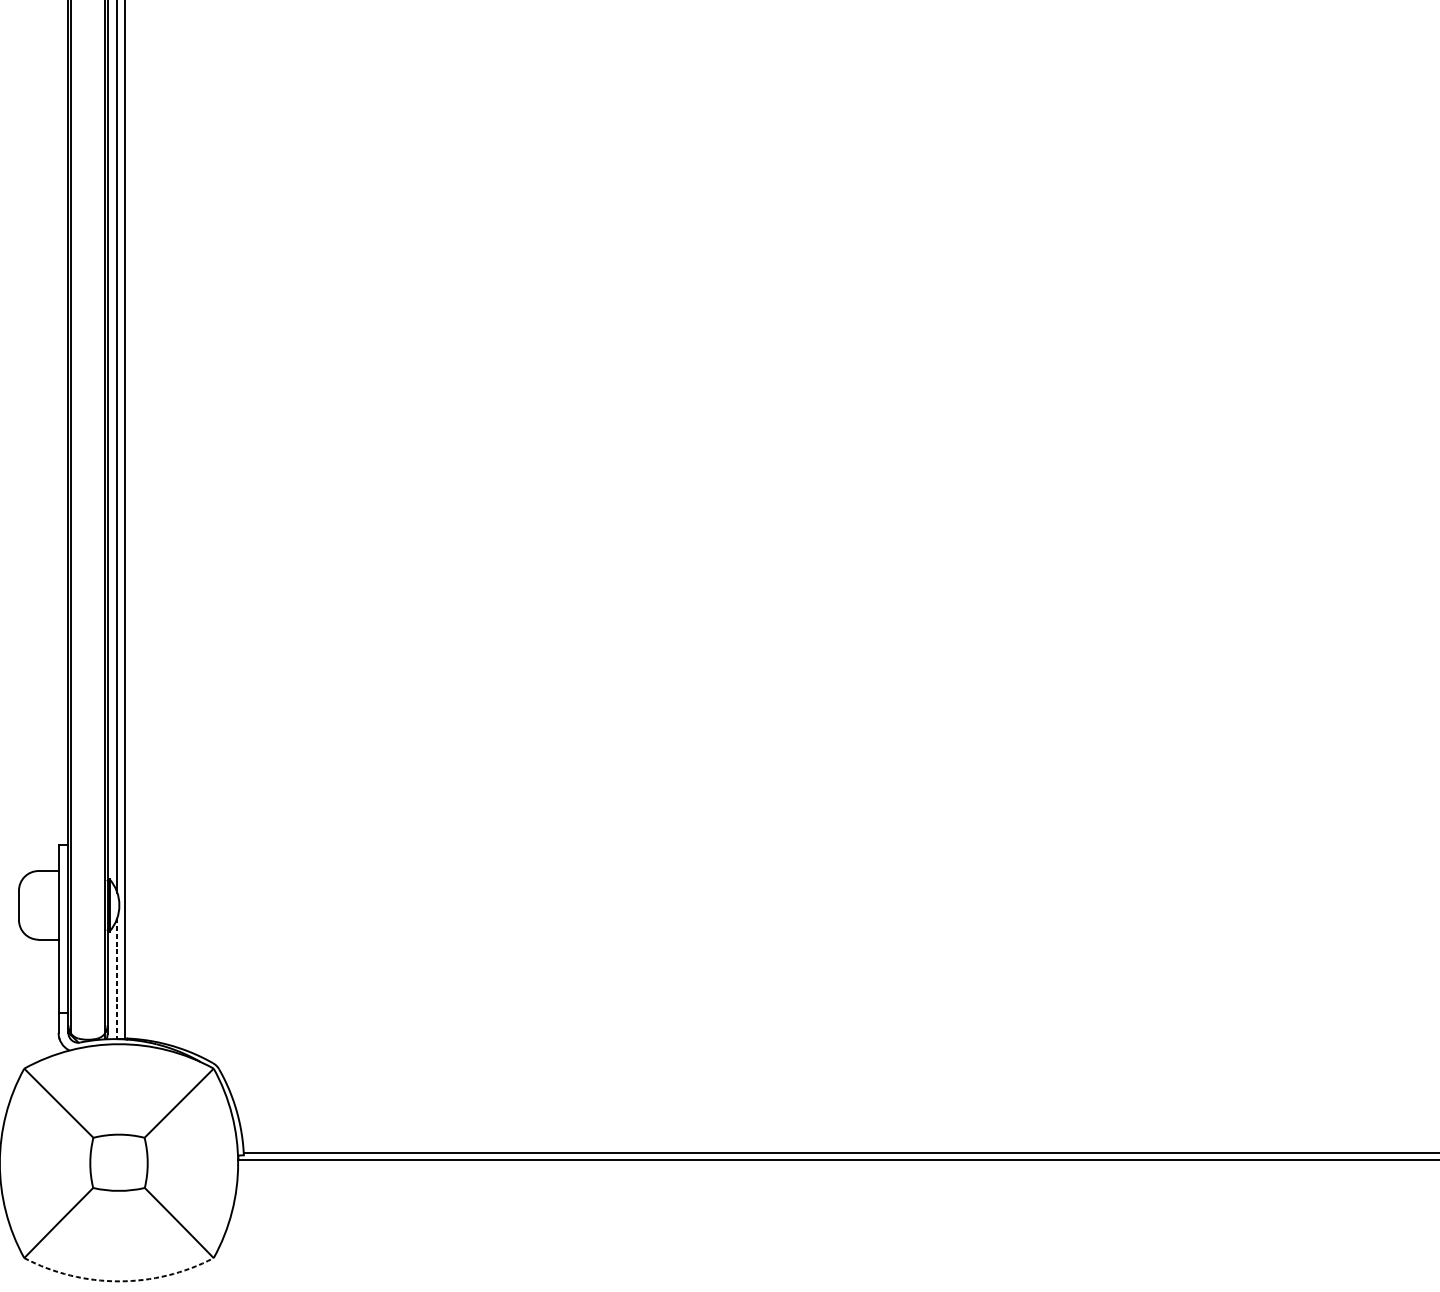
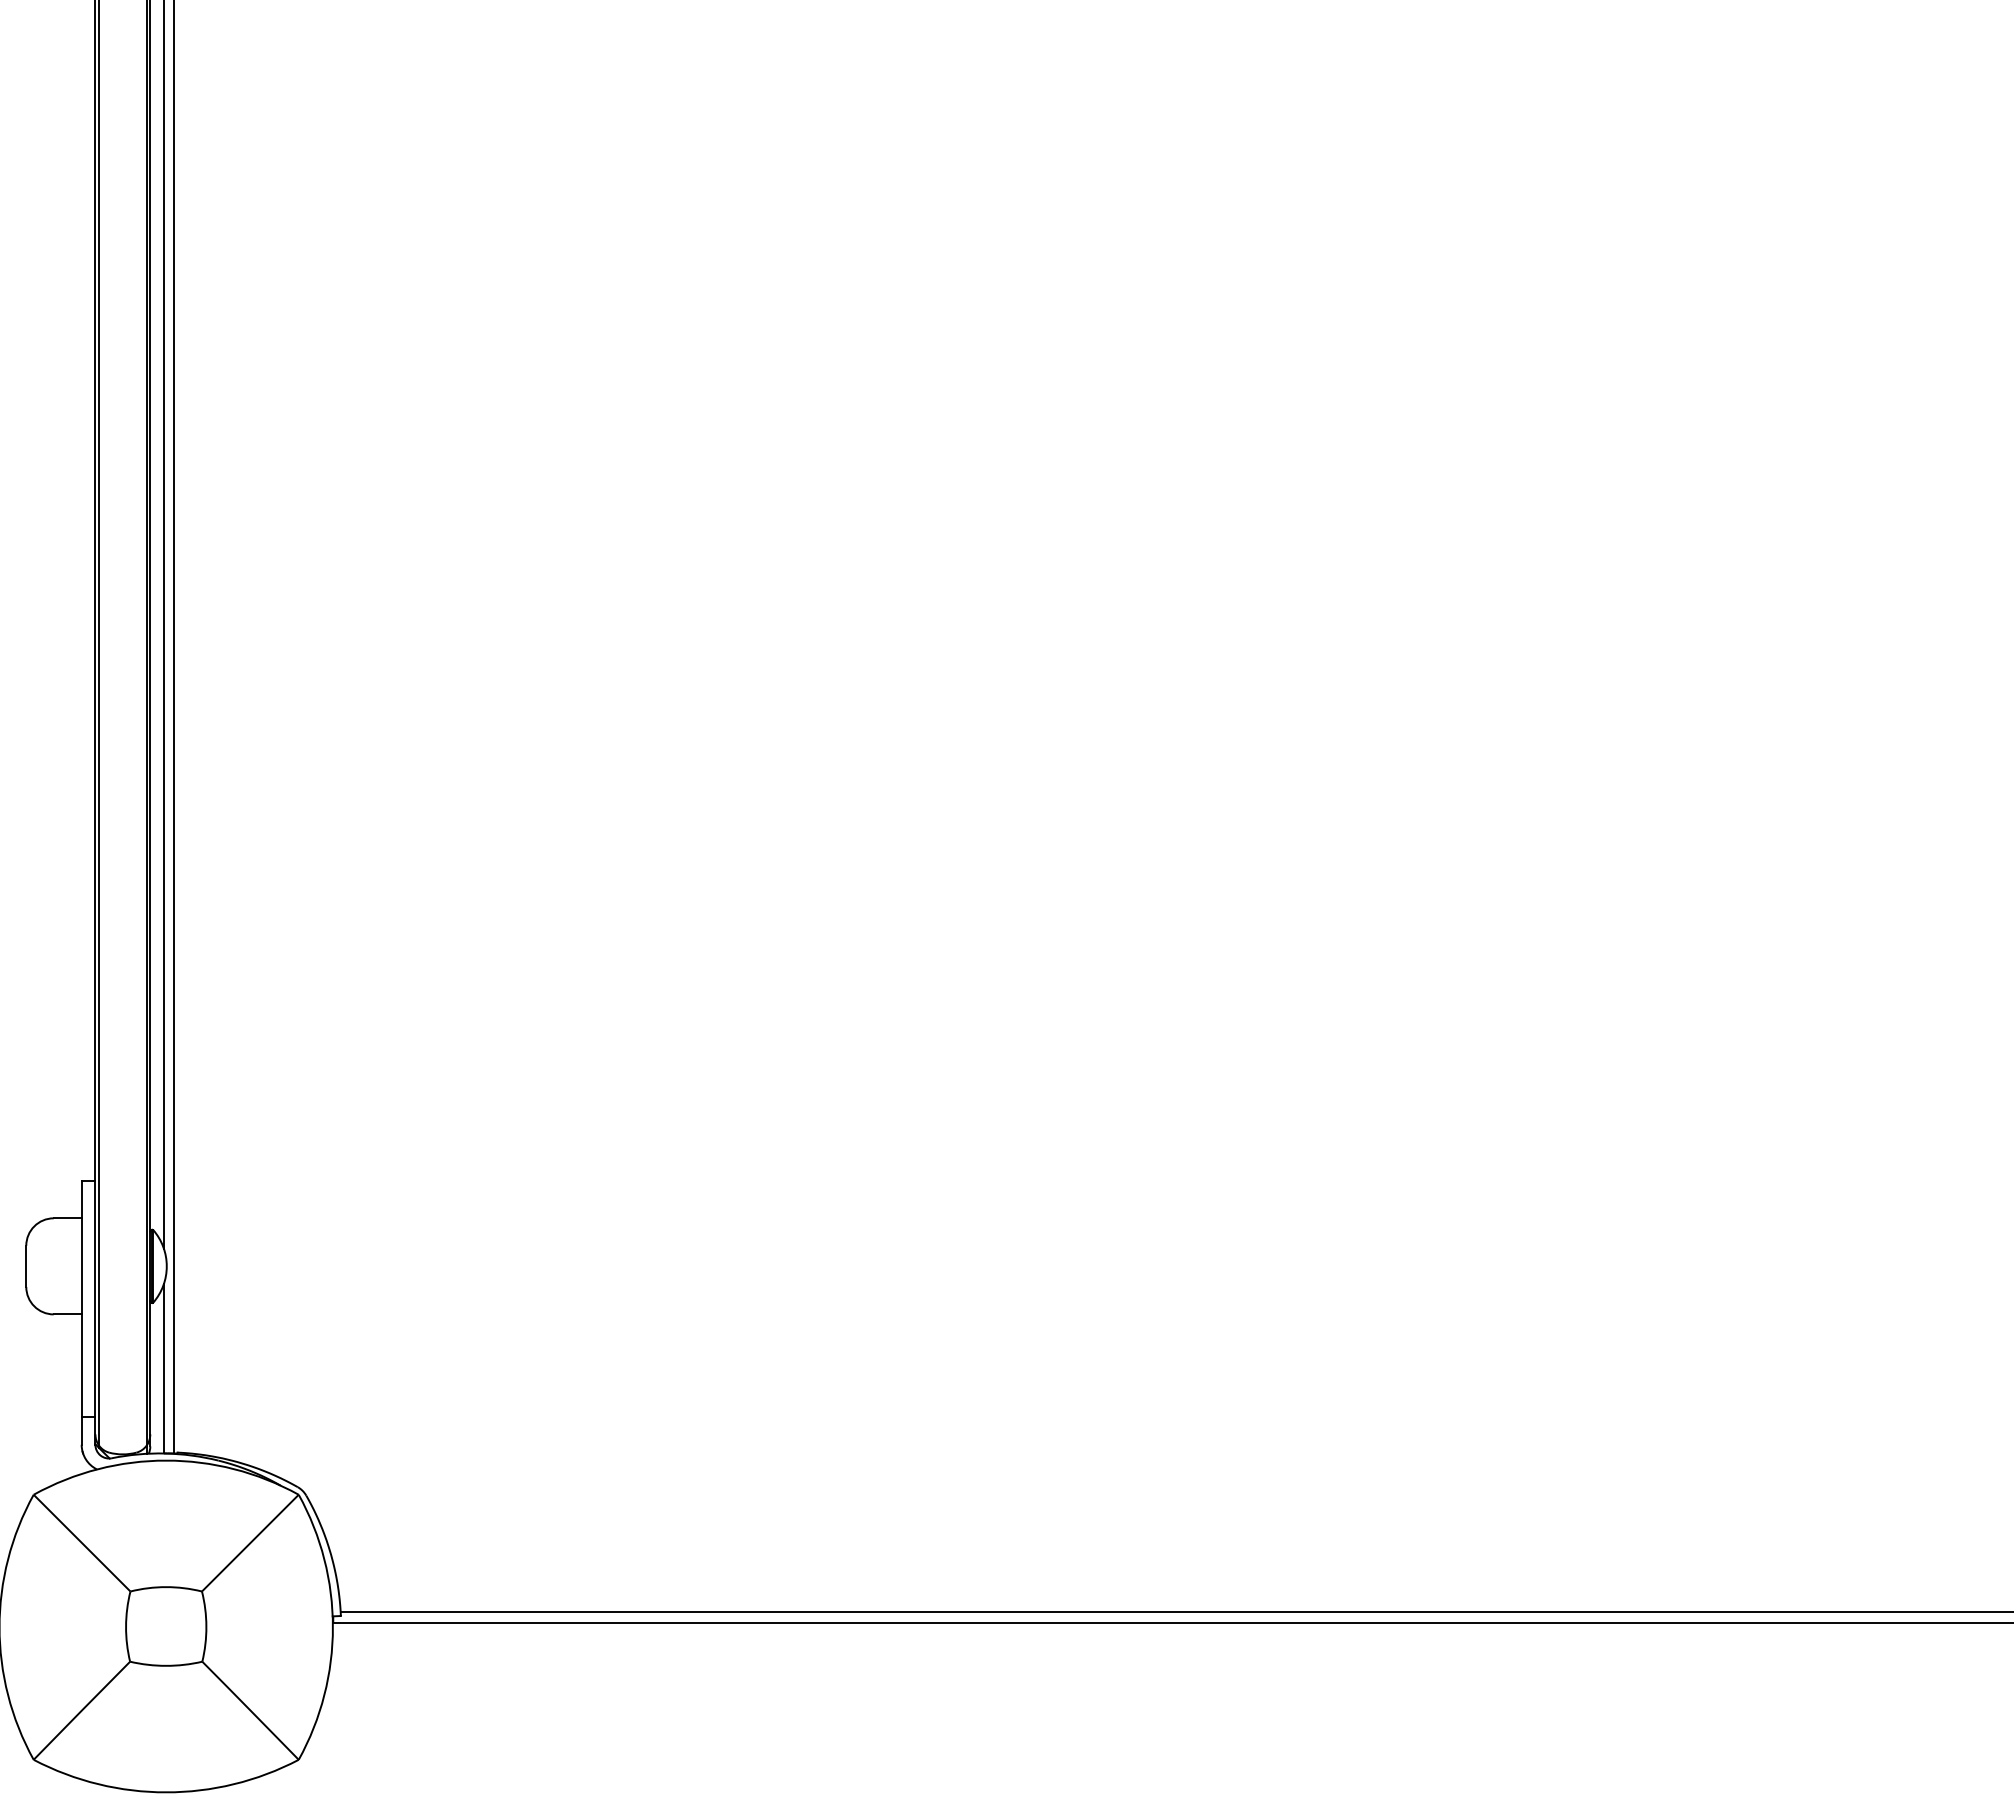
line: (117, 978) -> (163, 1368), dashed -> solid
arc: (119, 1281) -> (166, 1792), dashed -> solid

